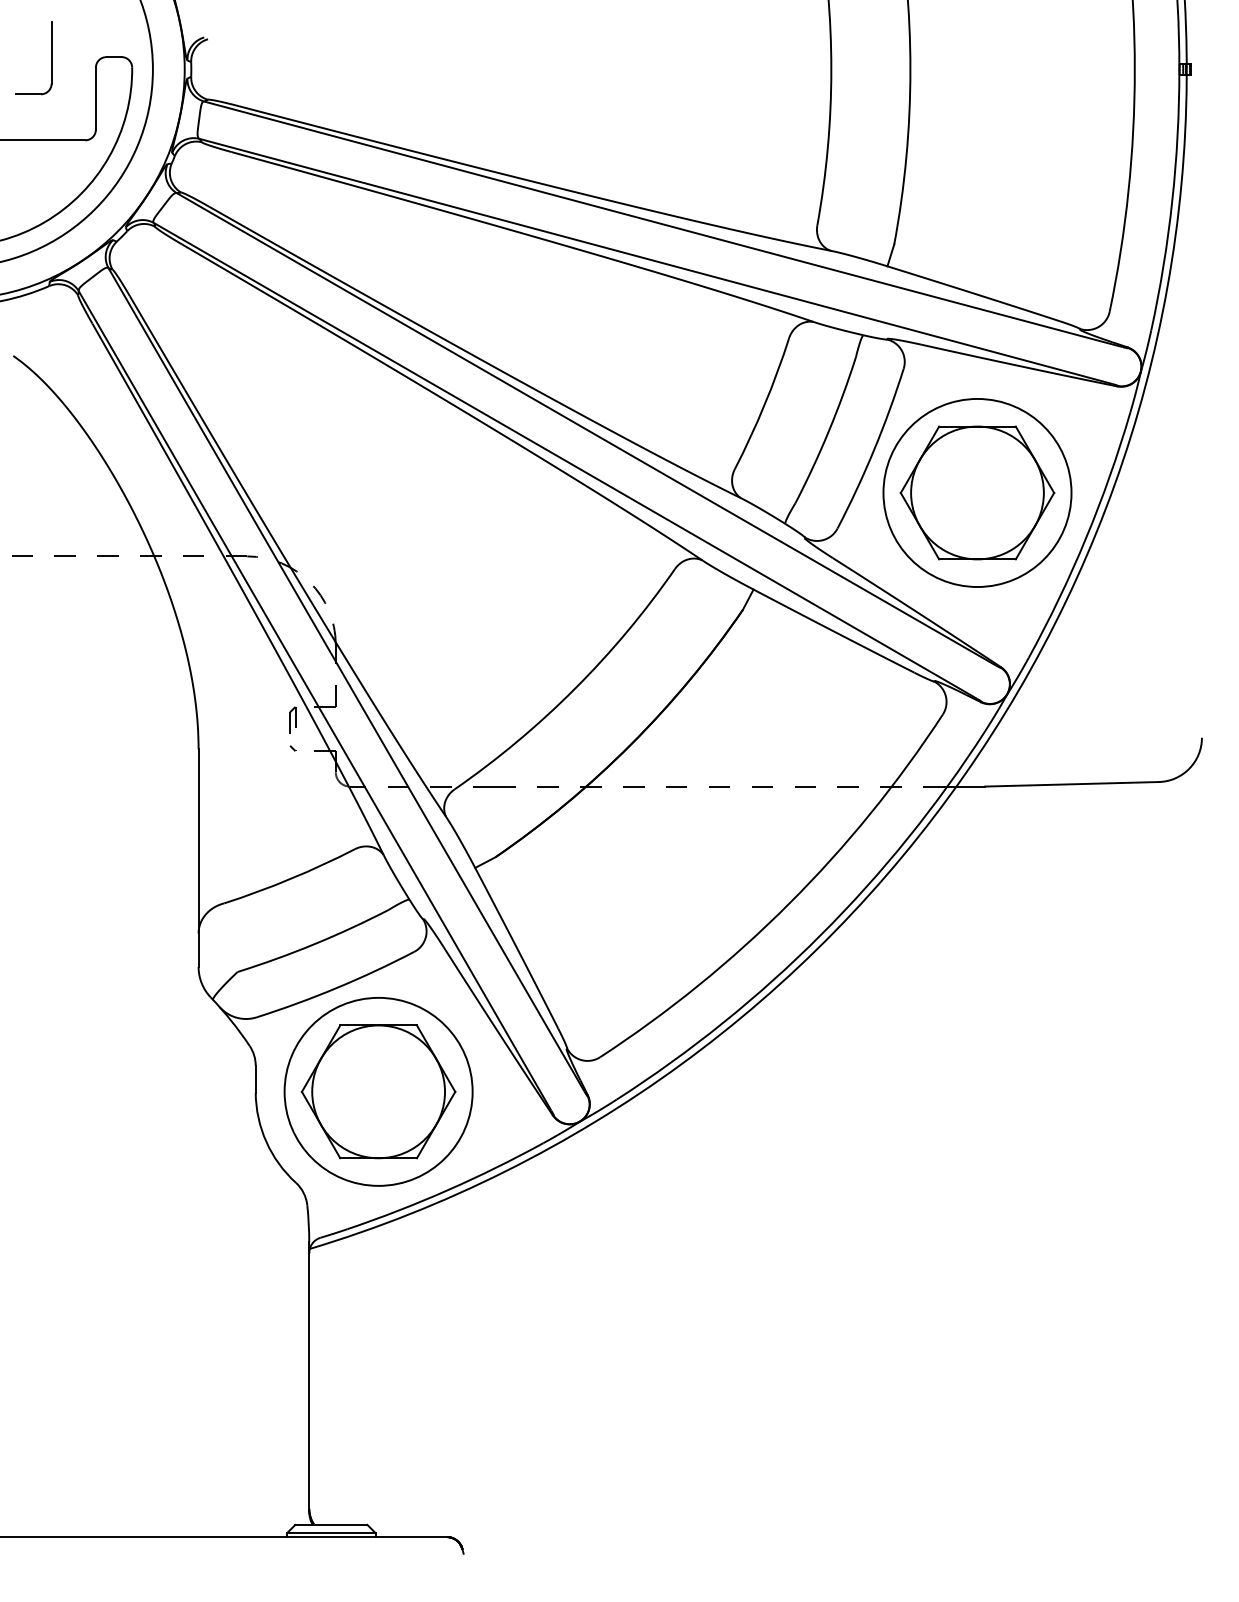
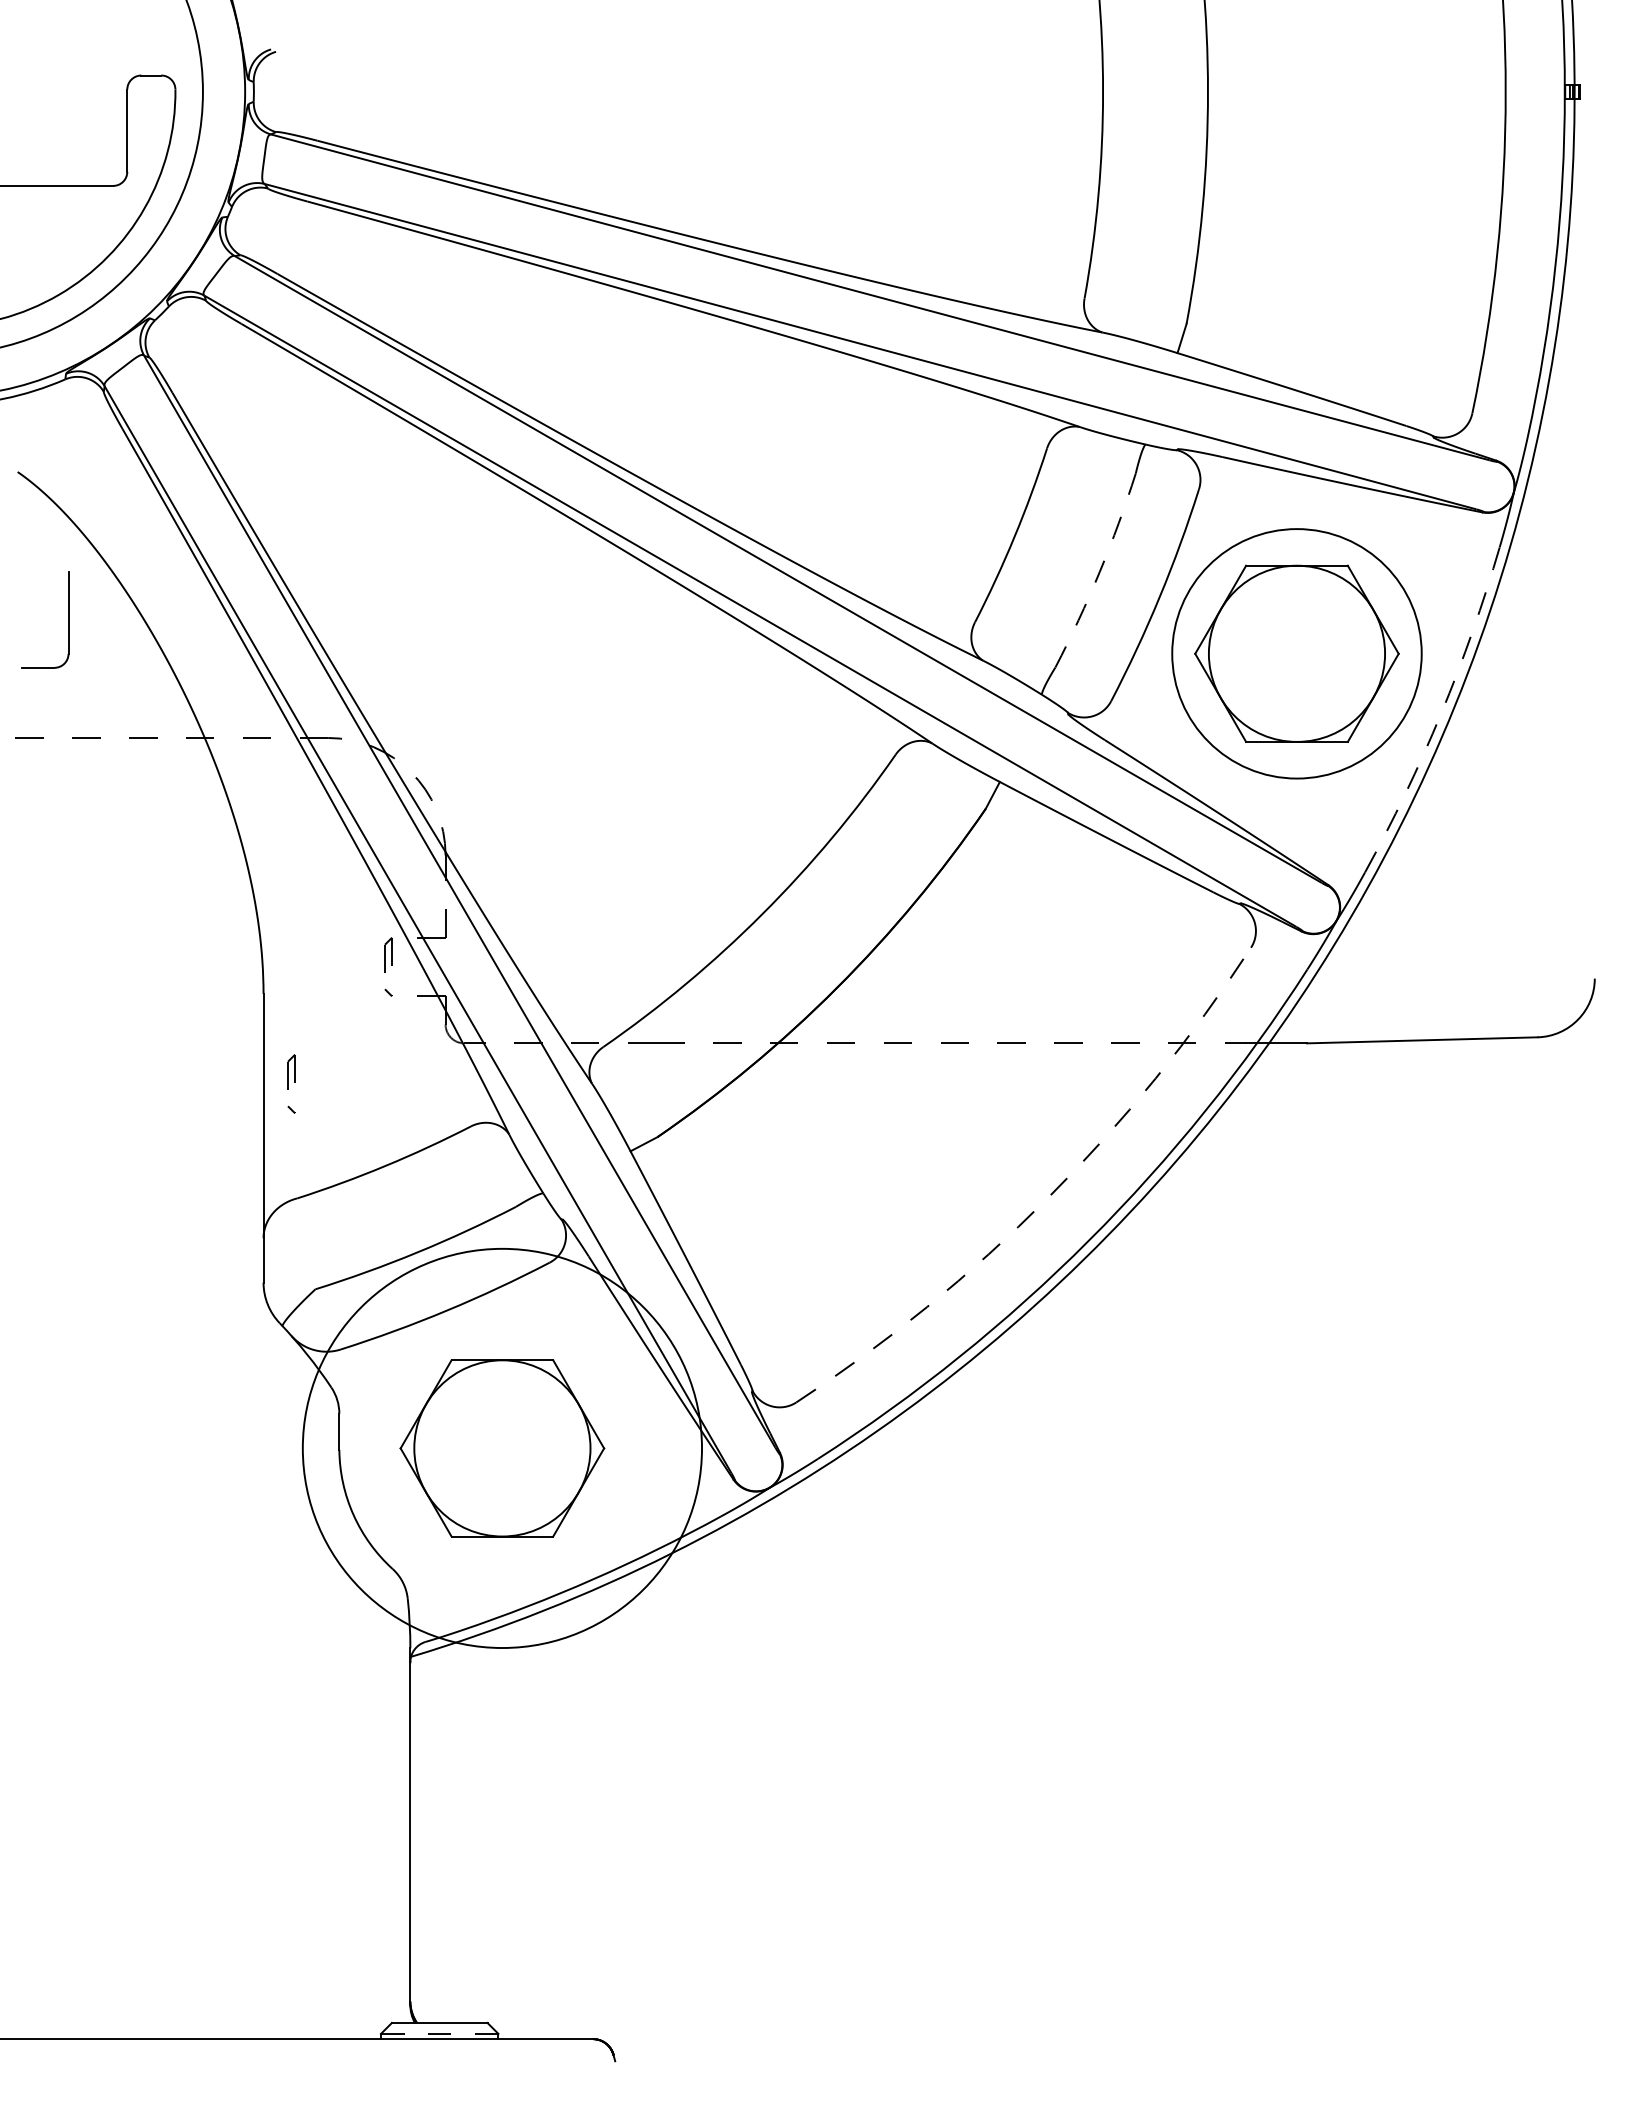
part: (51, 57) -> (68, 619), moved
arc: (828, 431) -> (1099, 572), solid -> dashed
arc: (1086, 537) -> (1441, 713), solid -> dashed
part: (219, 816) -> (291, 1083), added
arc: (789, 903) -> (1047, 1198), solid -> dashed
circle: (378, 1091) -> (502, 1448), size x1.6
line: (331, 1532) -> (439, 2033), solid -> dashed

